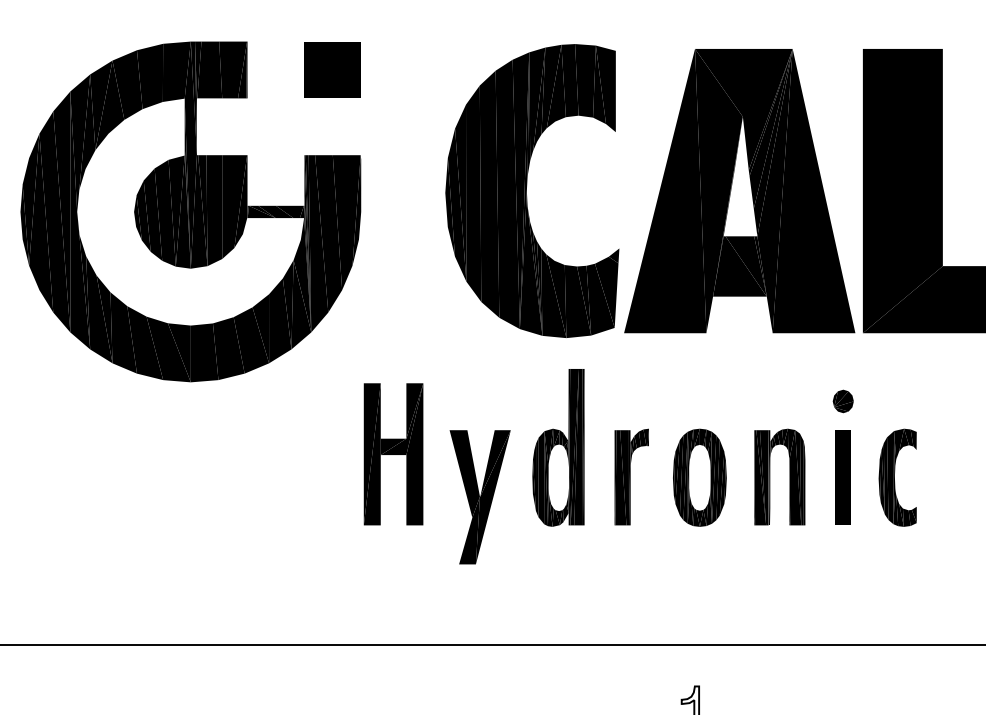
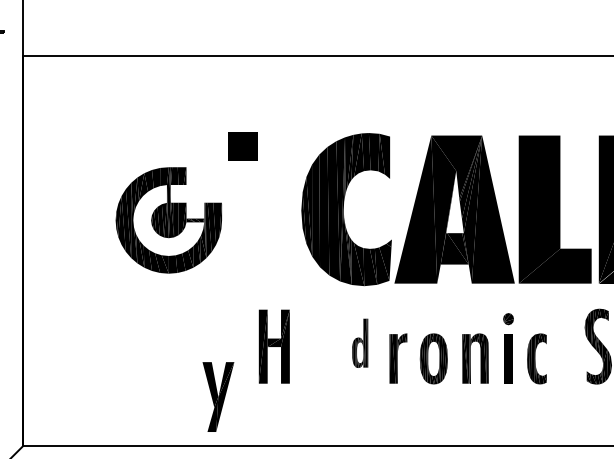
part: (190, 212) -> (168, 220), size x0.6
part: (557, 448) -> (359, 343), size x0.6
part: (480, 496) -> (218, 396), moved

